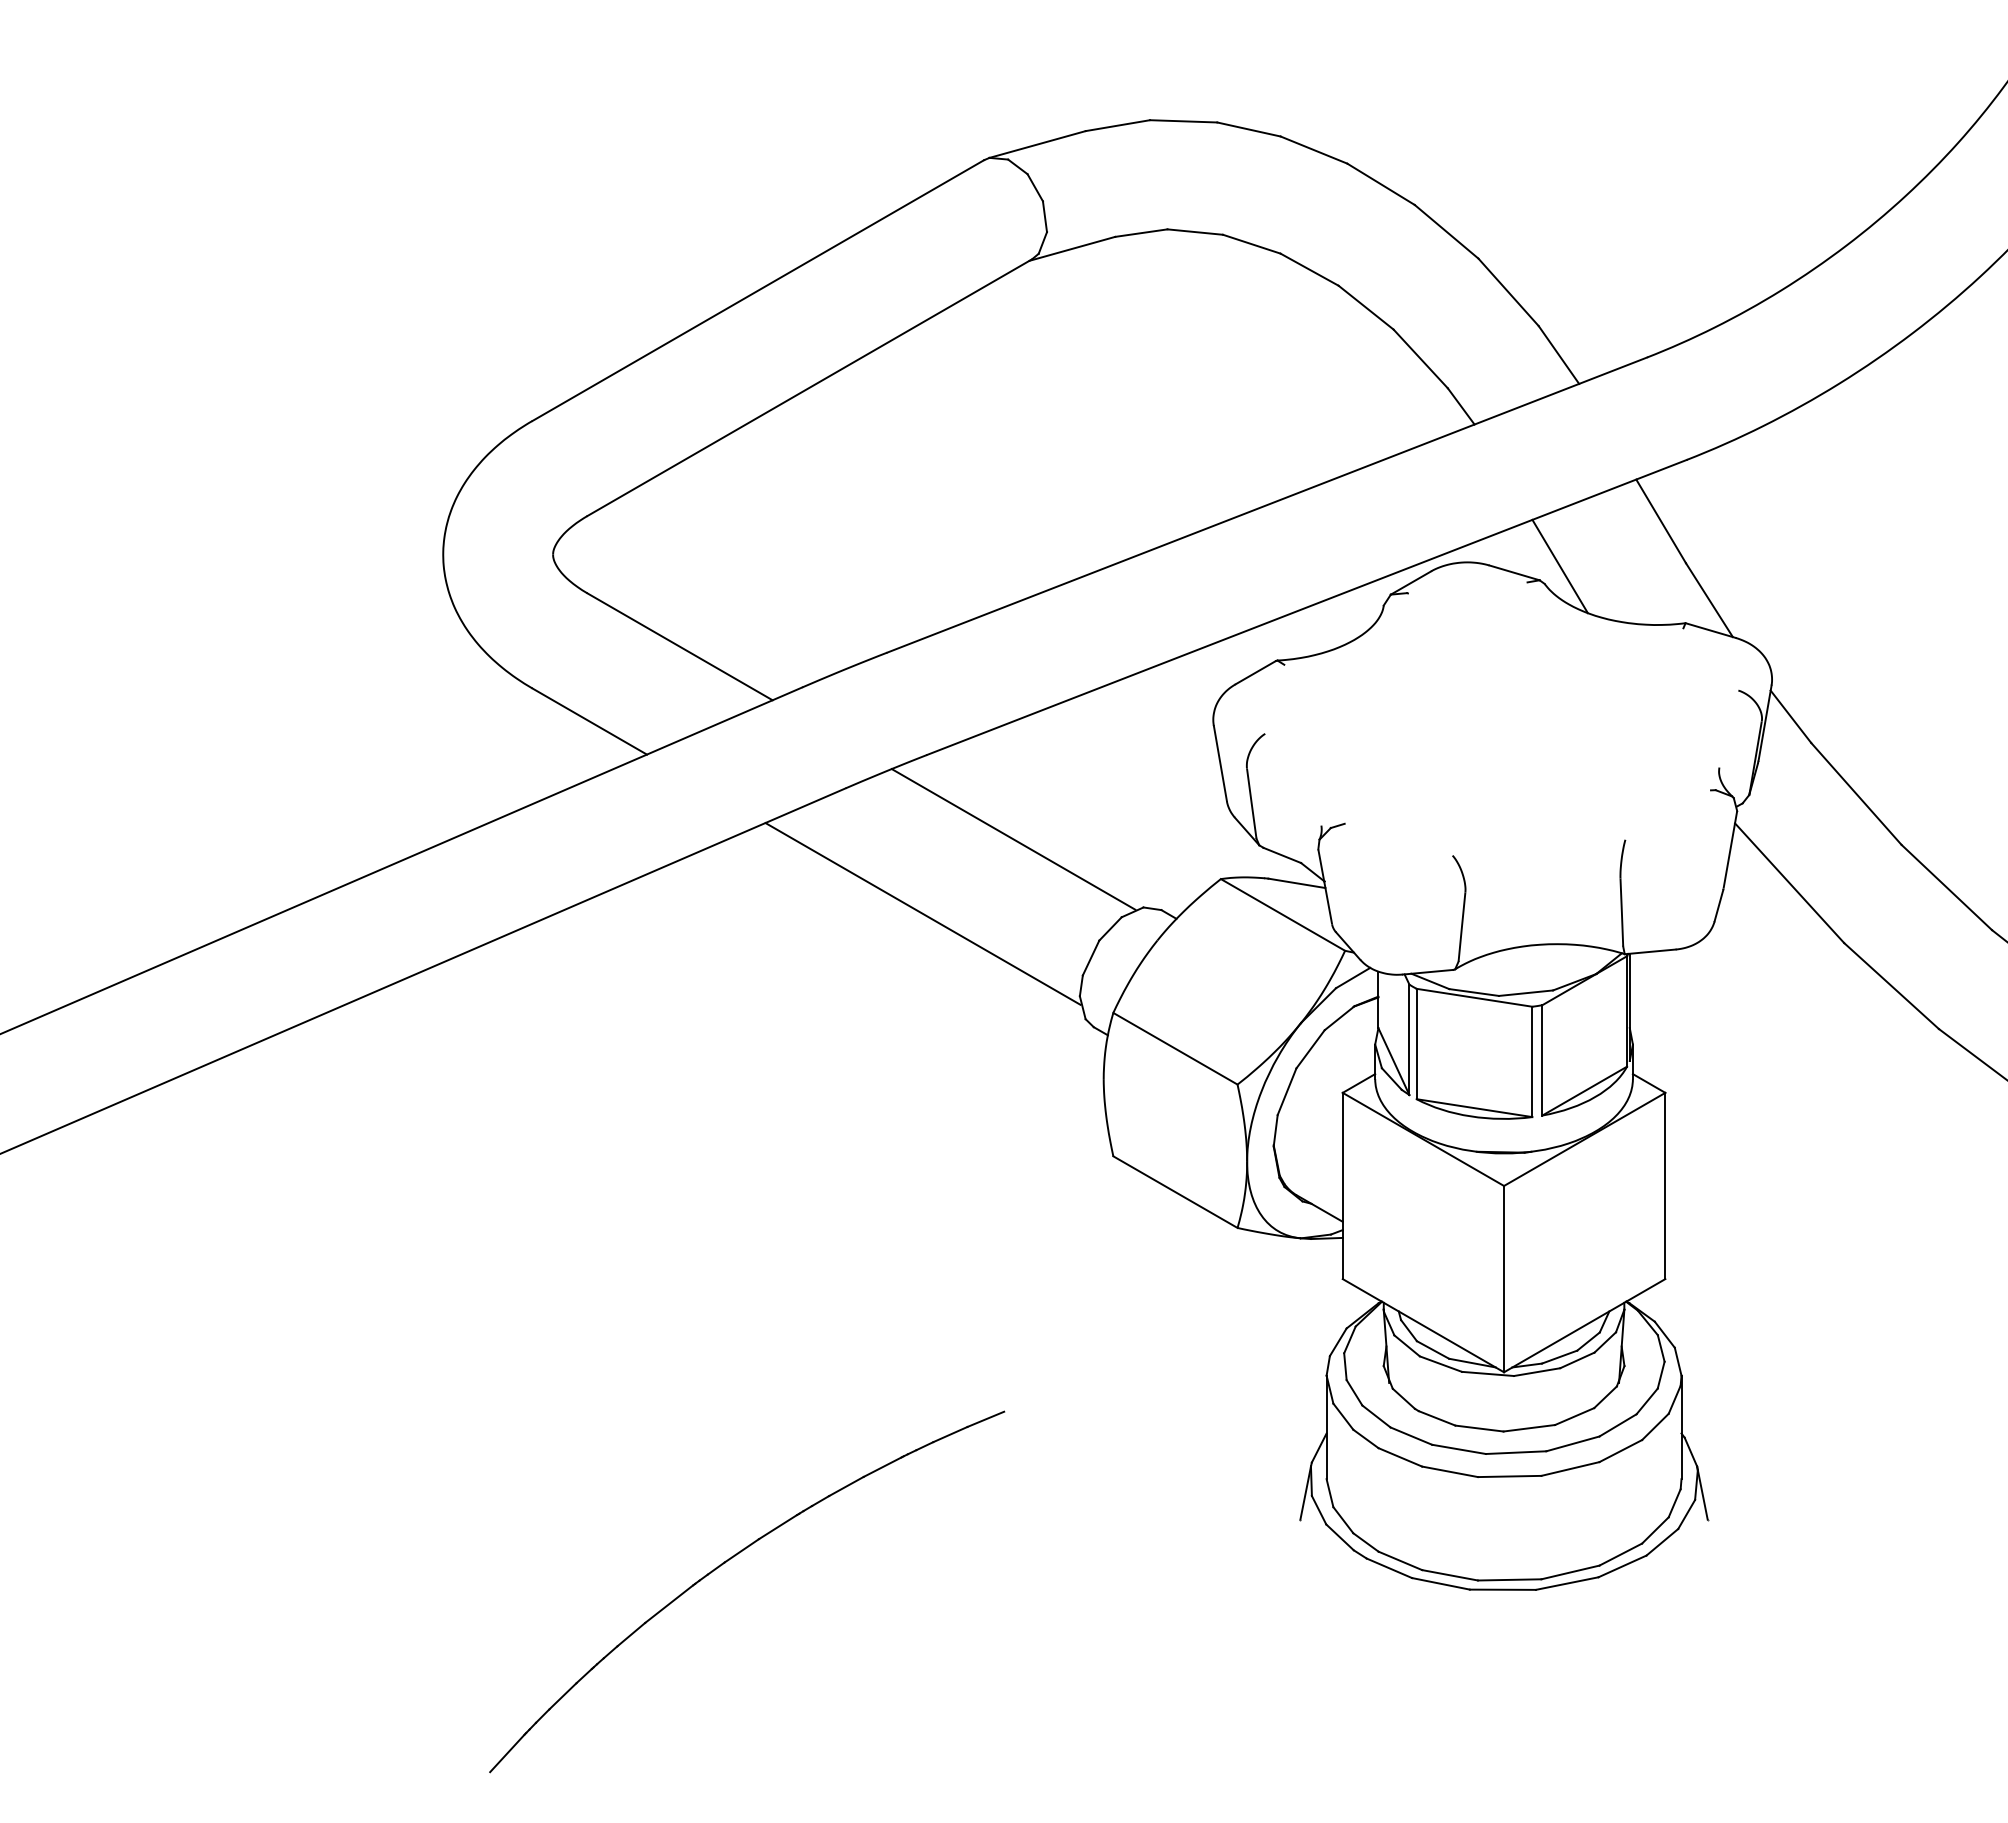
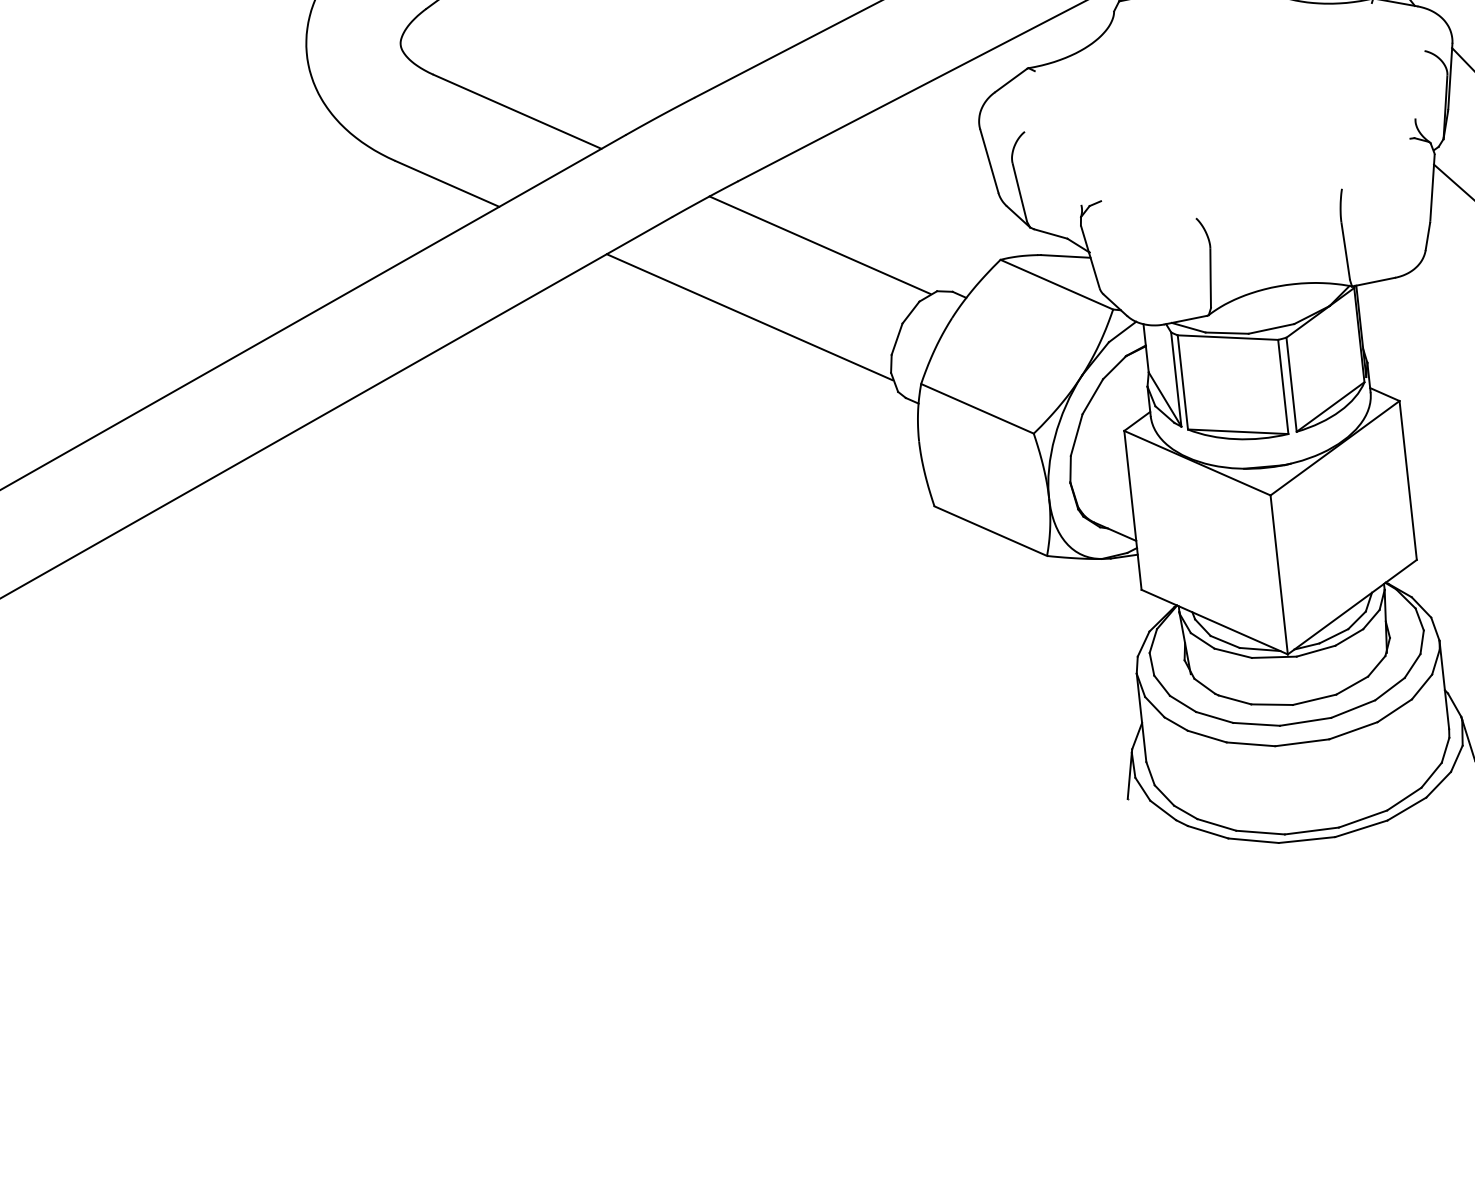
part: (725, 1563) -> (641, 889), removed

